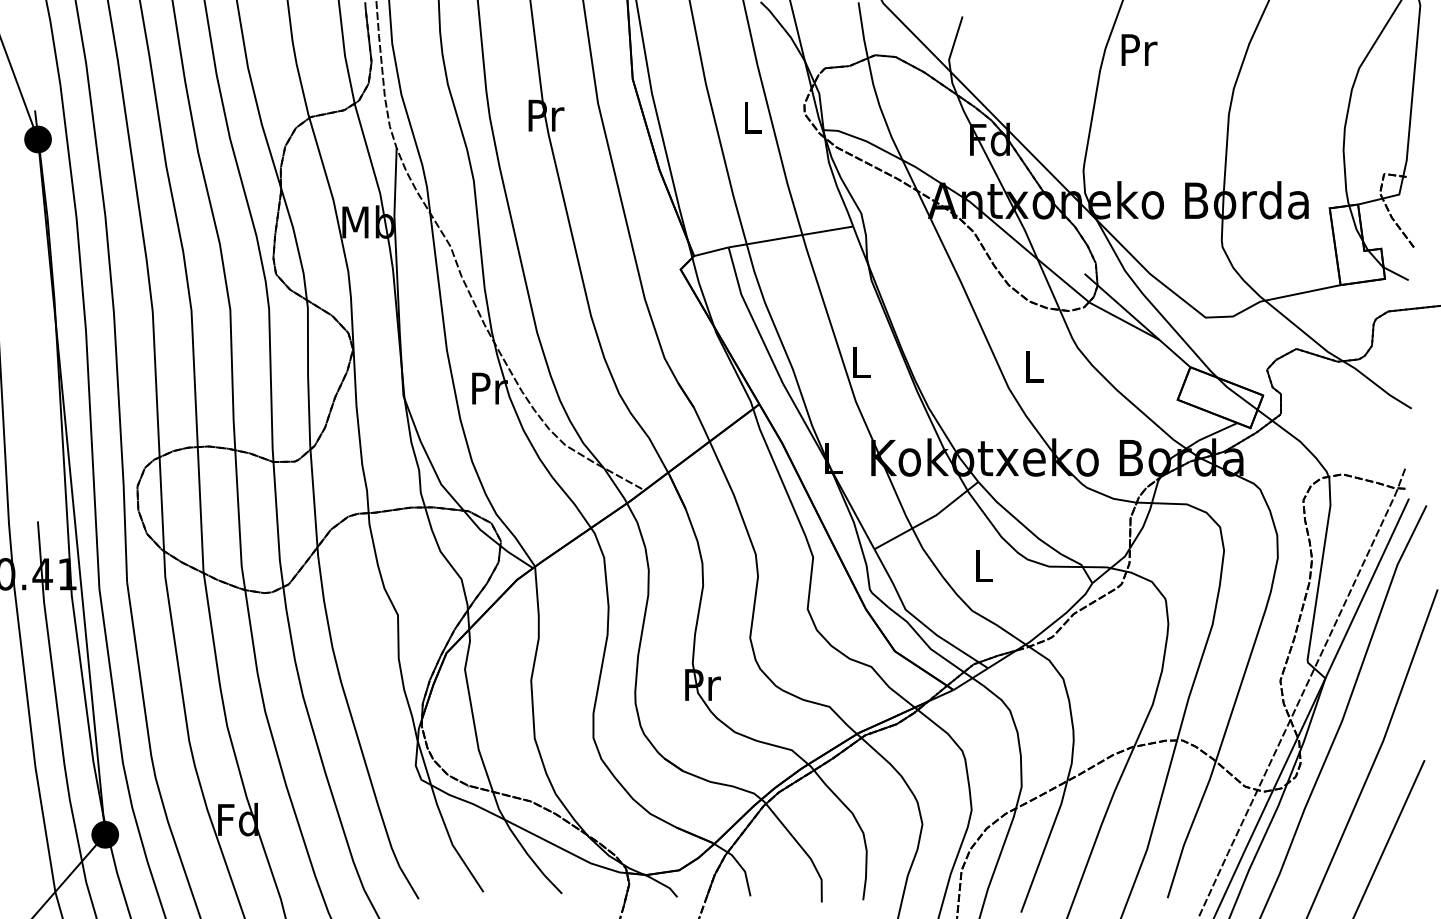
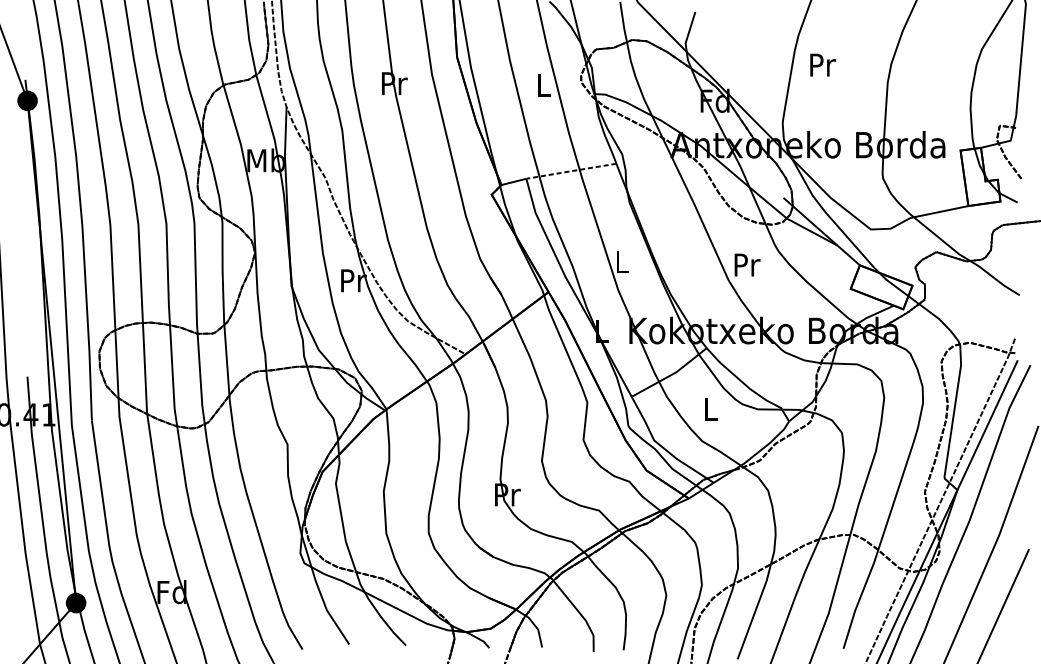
text: (1139, 49) -> (823, 64), moved
line: (790, 237) -> (571, 171), solid -> dashed
text: (1034, 366) -> (747, 264), L -> Pr

